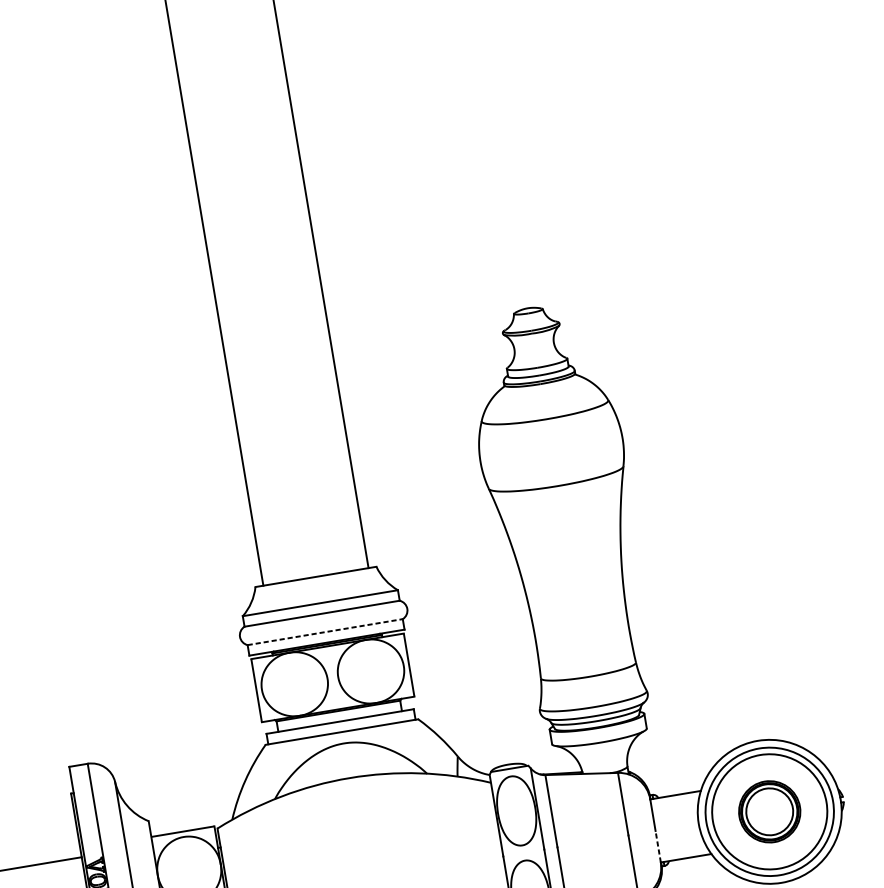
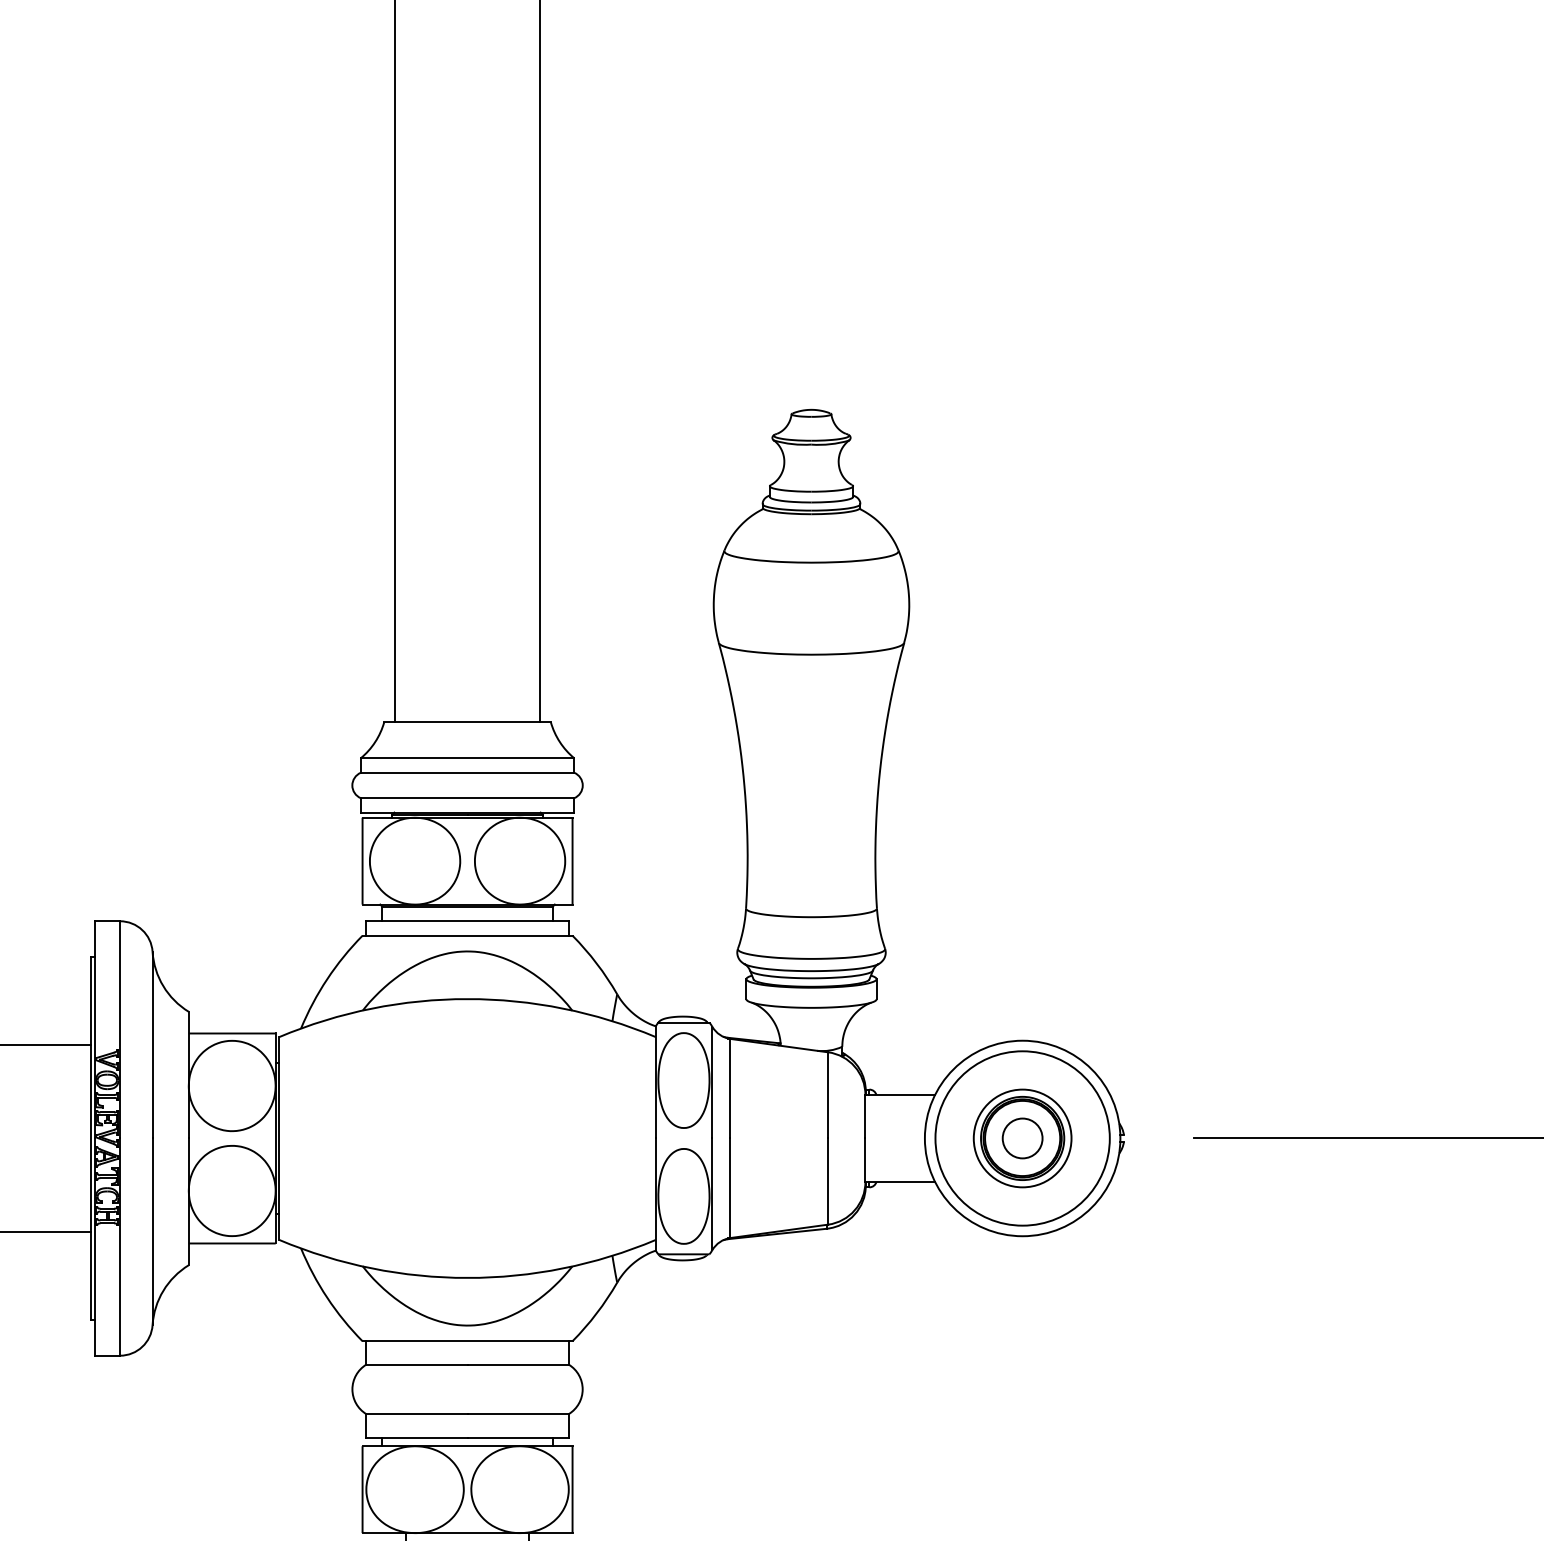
line: (325, 632) -> (467, 798), dashed -> solid
circle: (769, 811) -> (1022, 1138), size x0.62
circle: (769, 811) -> (1022, 1138), size x0.62
line: (658, 846) -> (865, 1160), dashed -> solid

